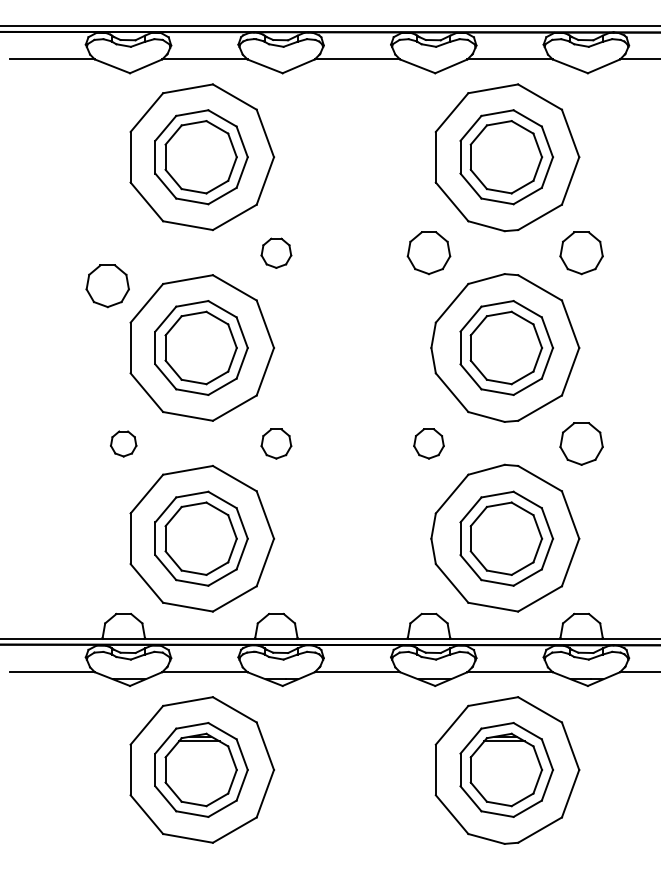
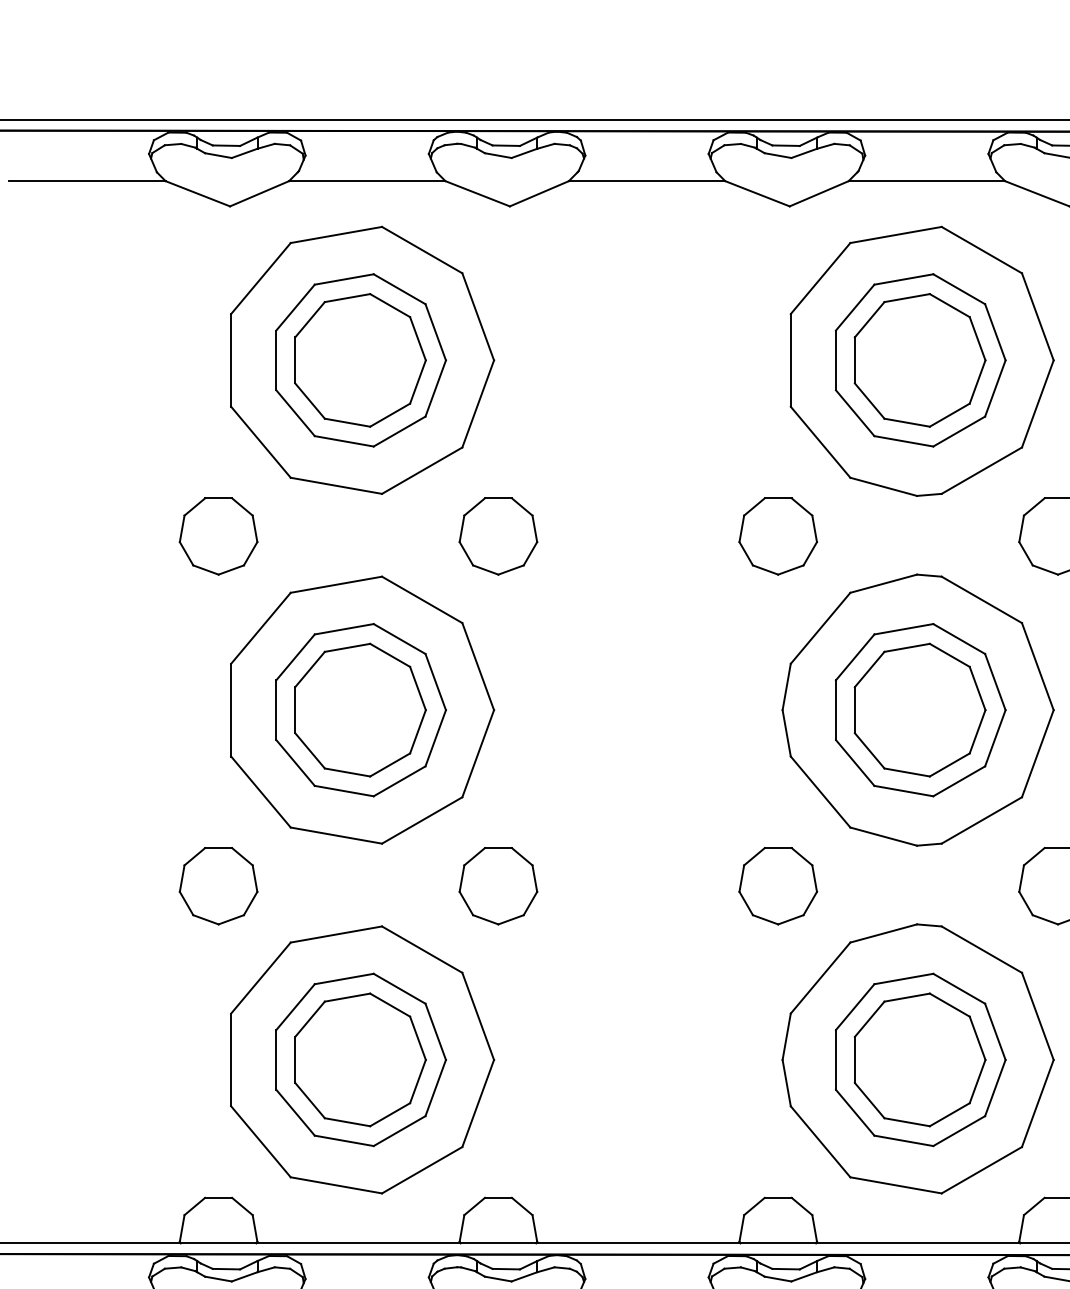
part: (276, 253) -> (498, 536), size x1.43
part: (107, 286) -> (218, 536), moved
part: (123, 443) -> (218, 885), size x1.67
part: (276, 443) -> (498, 885), size x1.43
part: (428, 443) -> (777, 885), size x1.43

